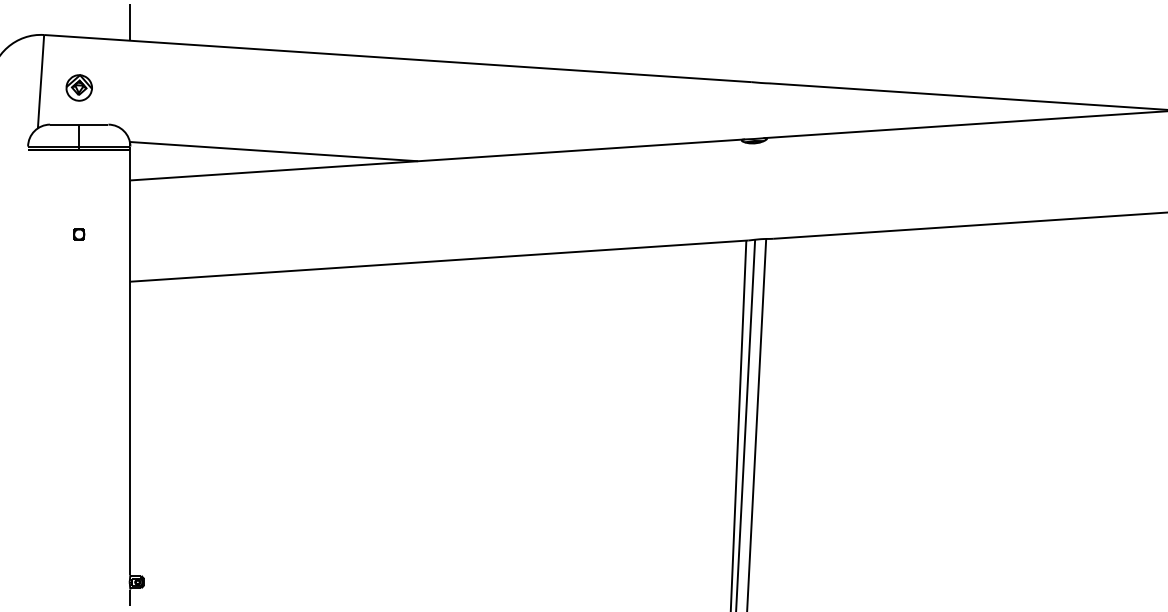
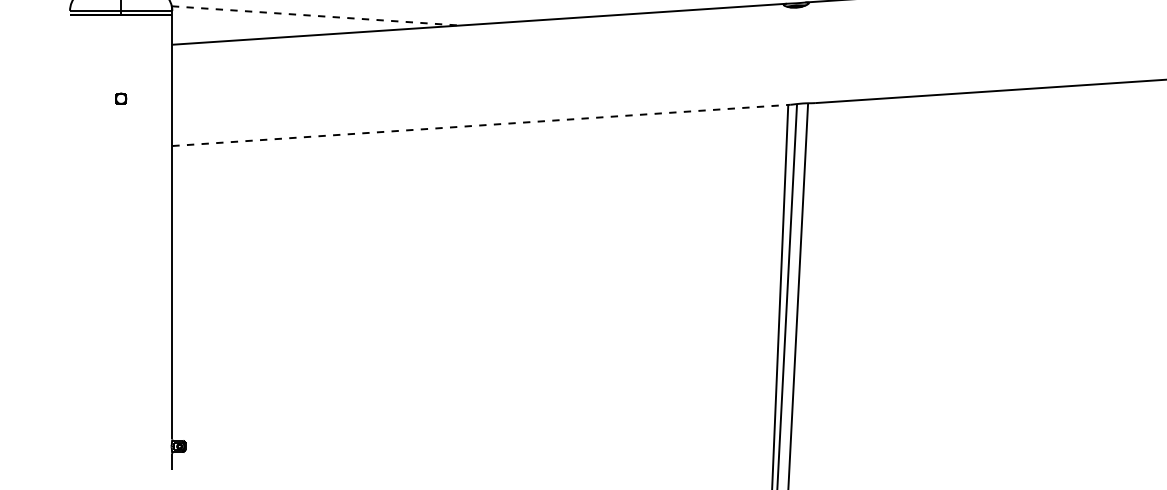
line: (274, 151) -> (316, 15), solid -> dashed
line: (439, 261) -> (481, 125), solid -> dashed

